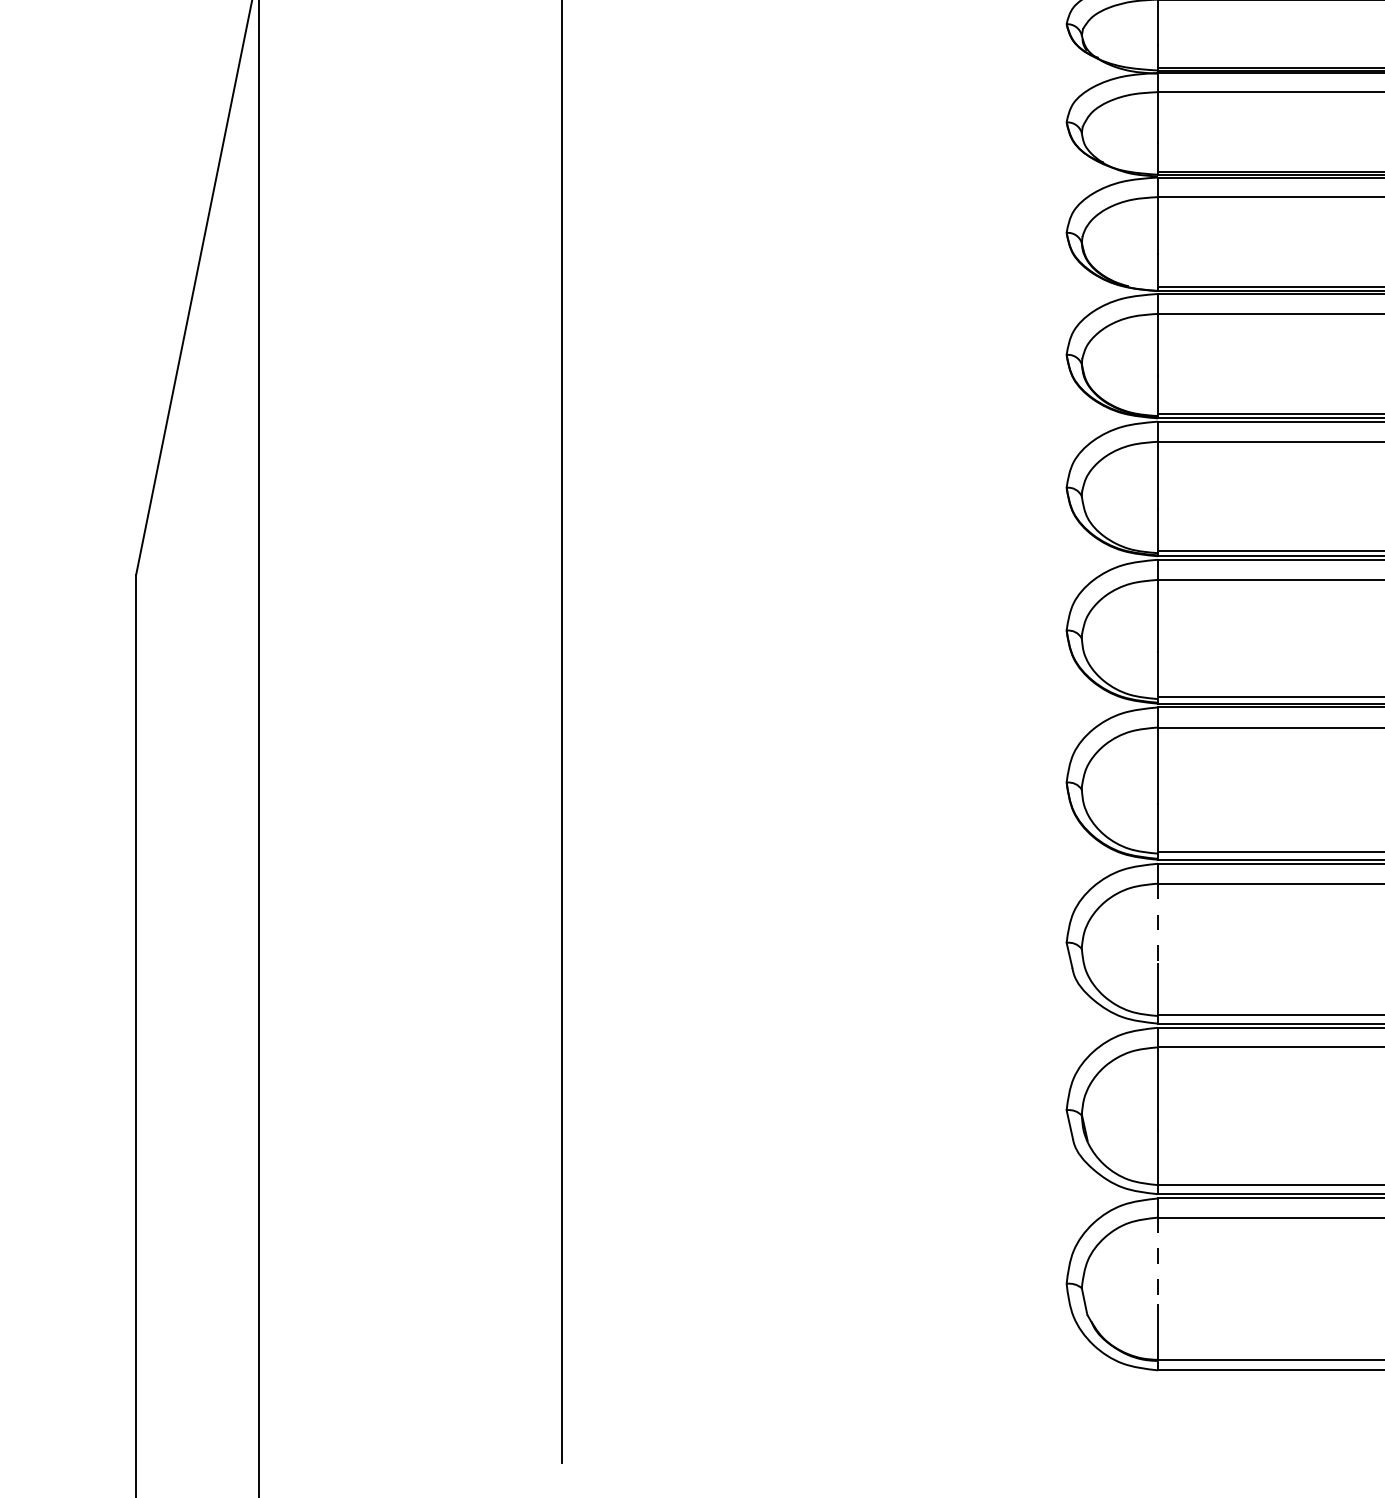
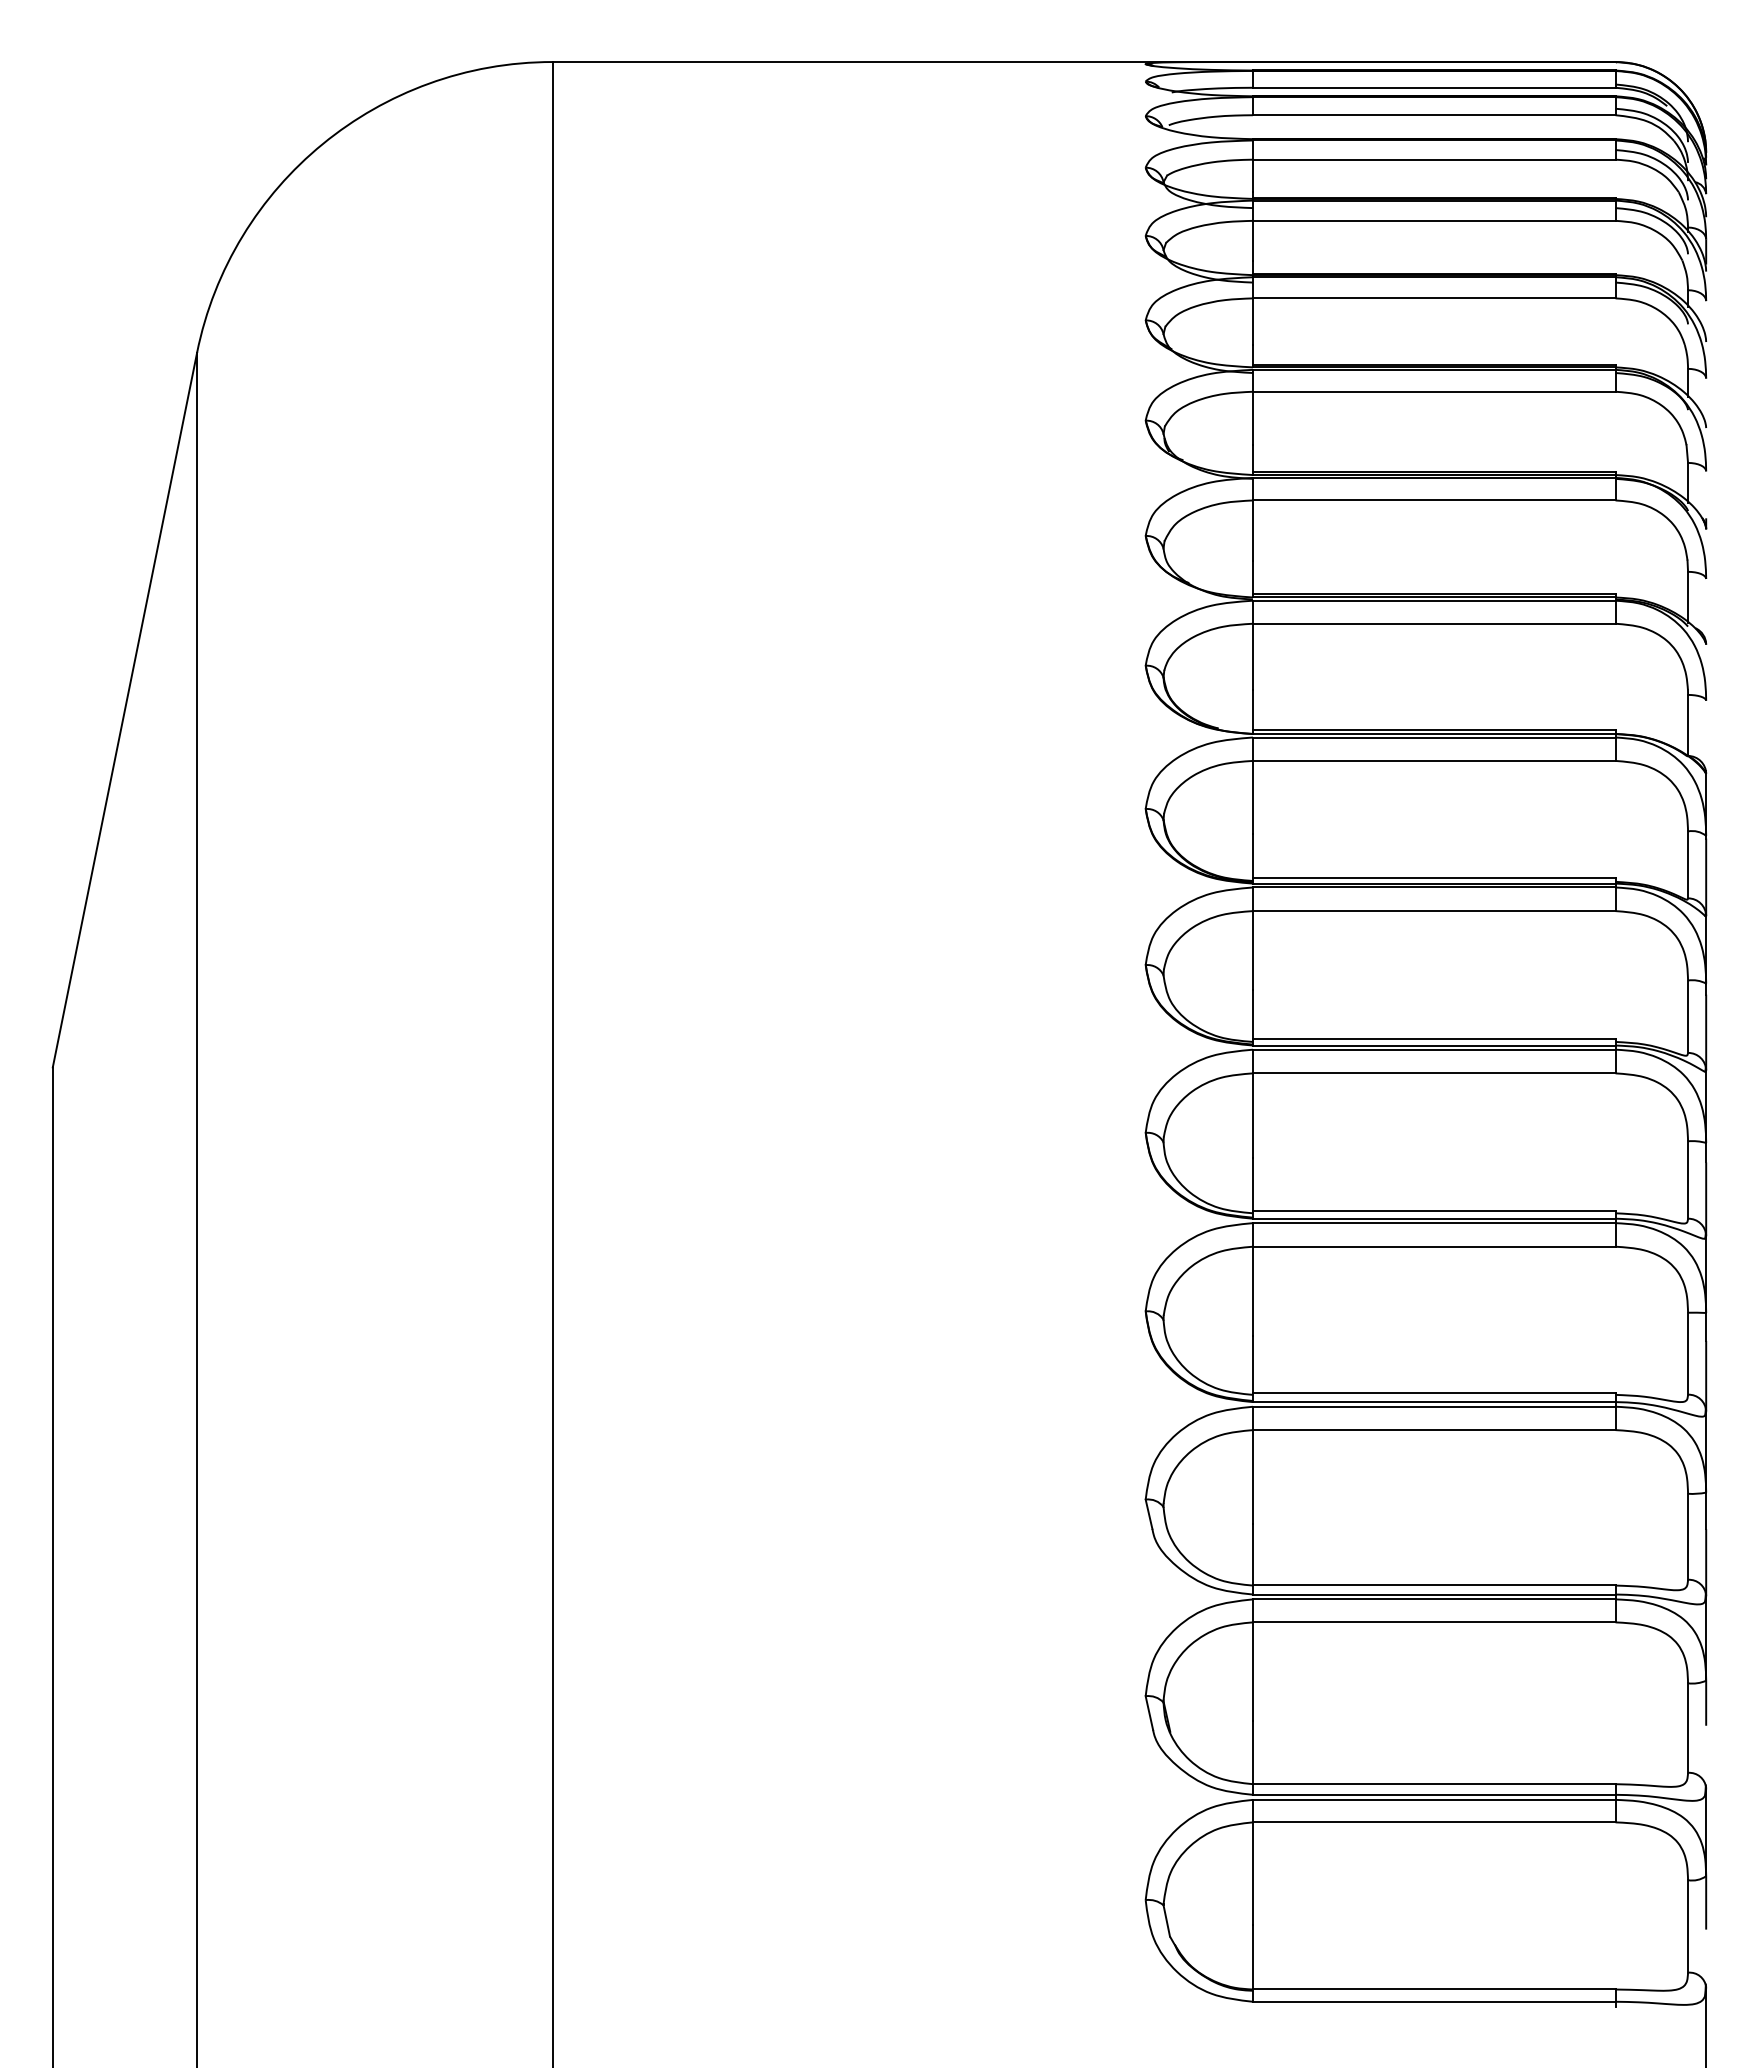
line: (1157, 924) -> (1252, 1477), dashed -> solid
line: (1157, 1262) -> (1252, 1874), dashed -> solid

